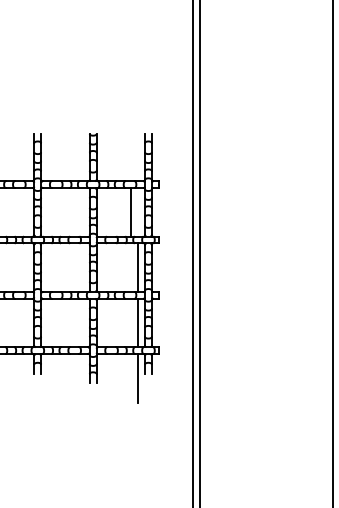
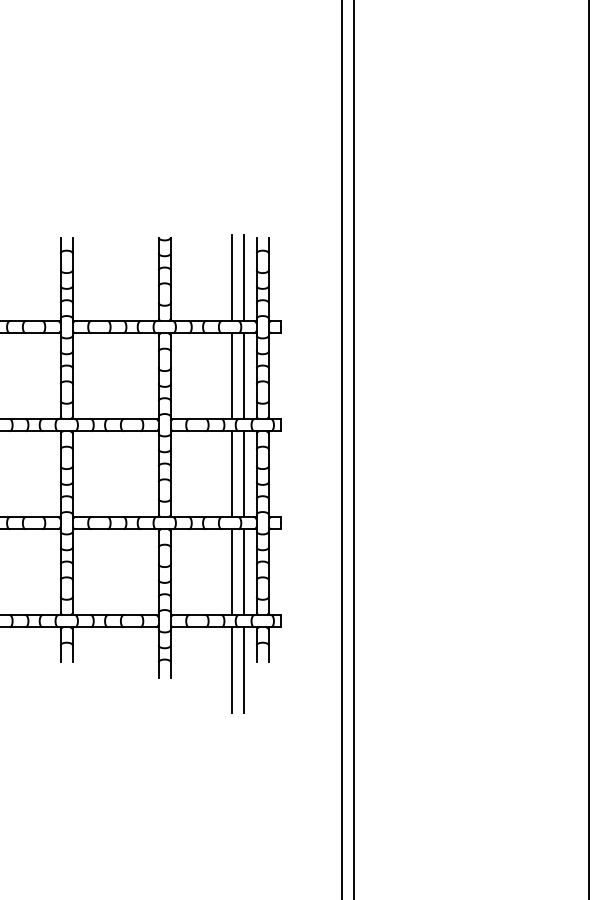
line: (130, 156) -> (230, 277), added
line: (137, 156) -> (243, 277), added
line: (137, 212) -> (243, 376), added
line: (130, 267) -> (230, 473), added
line: (130, 322) -> (230, 571), added
line: (130, 378) -> (230, 670), added

